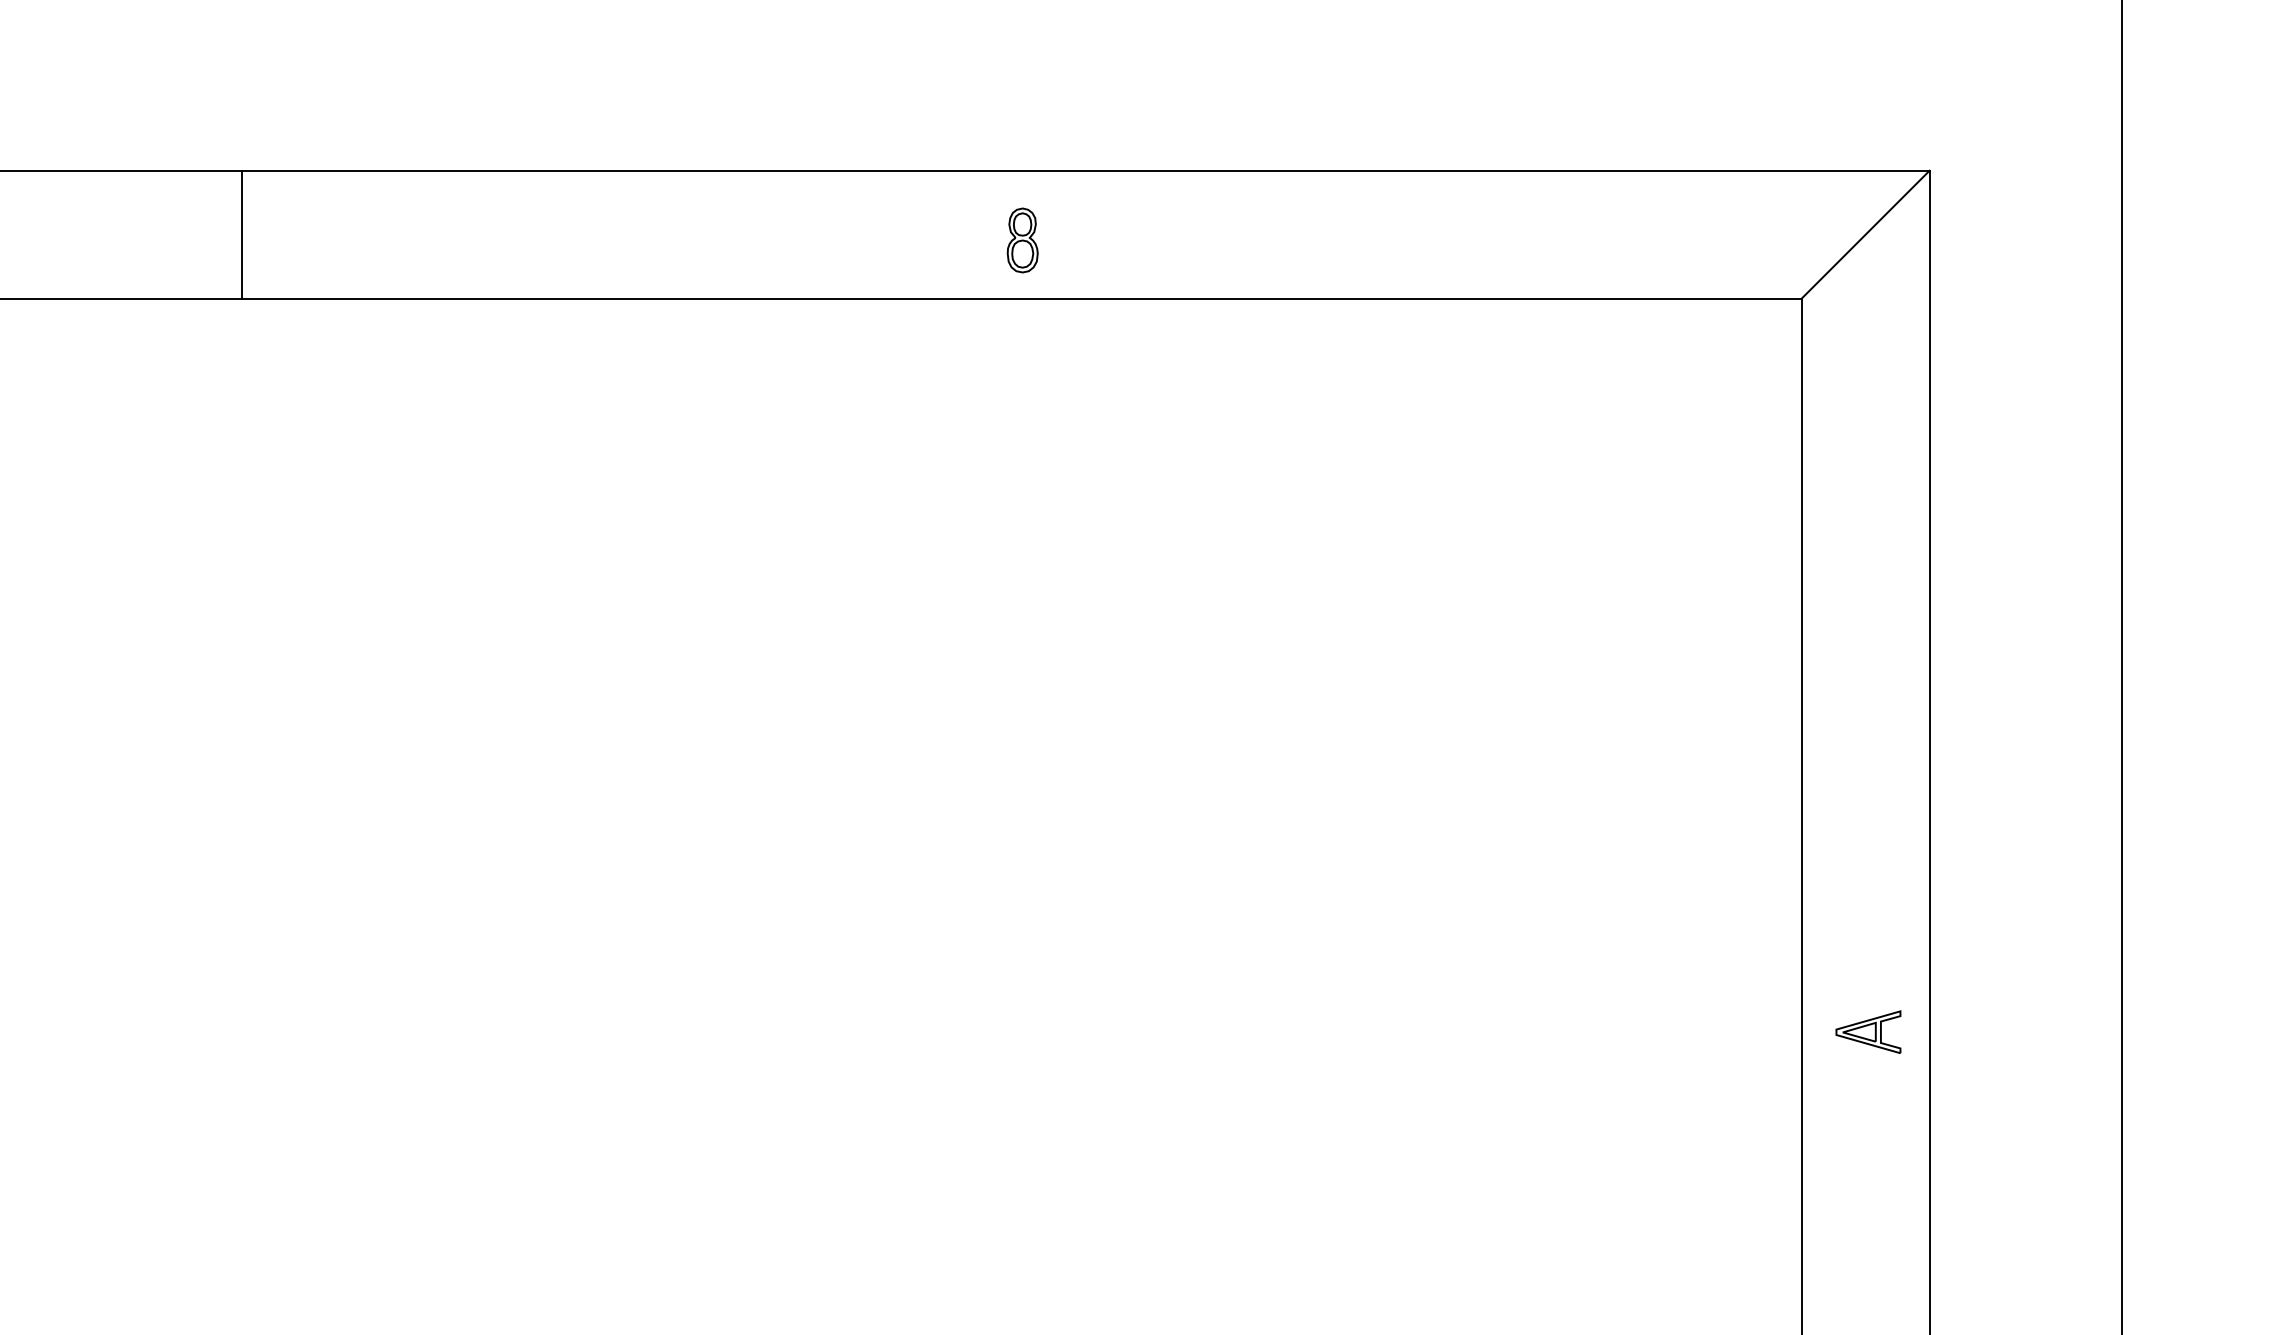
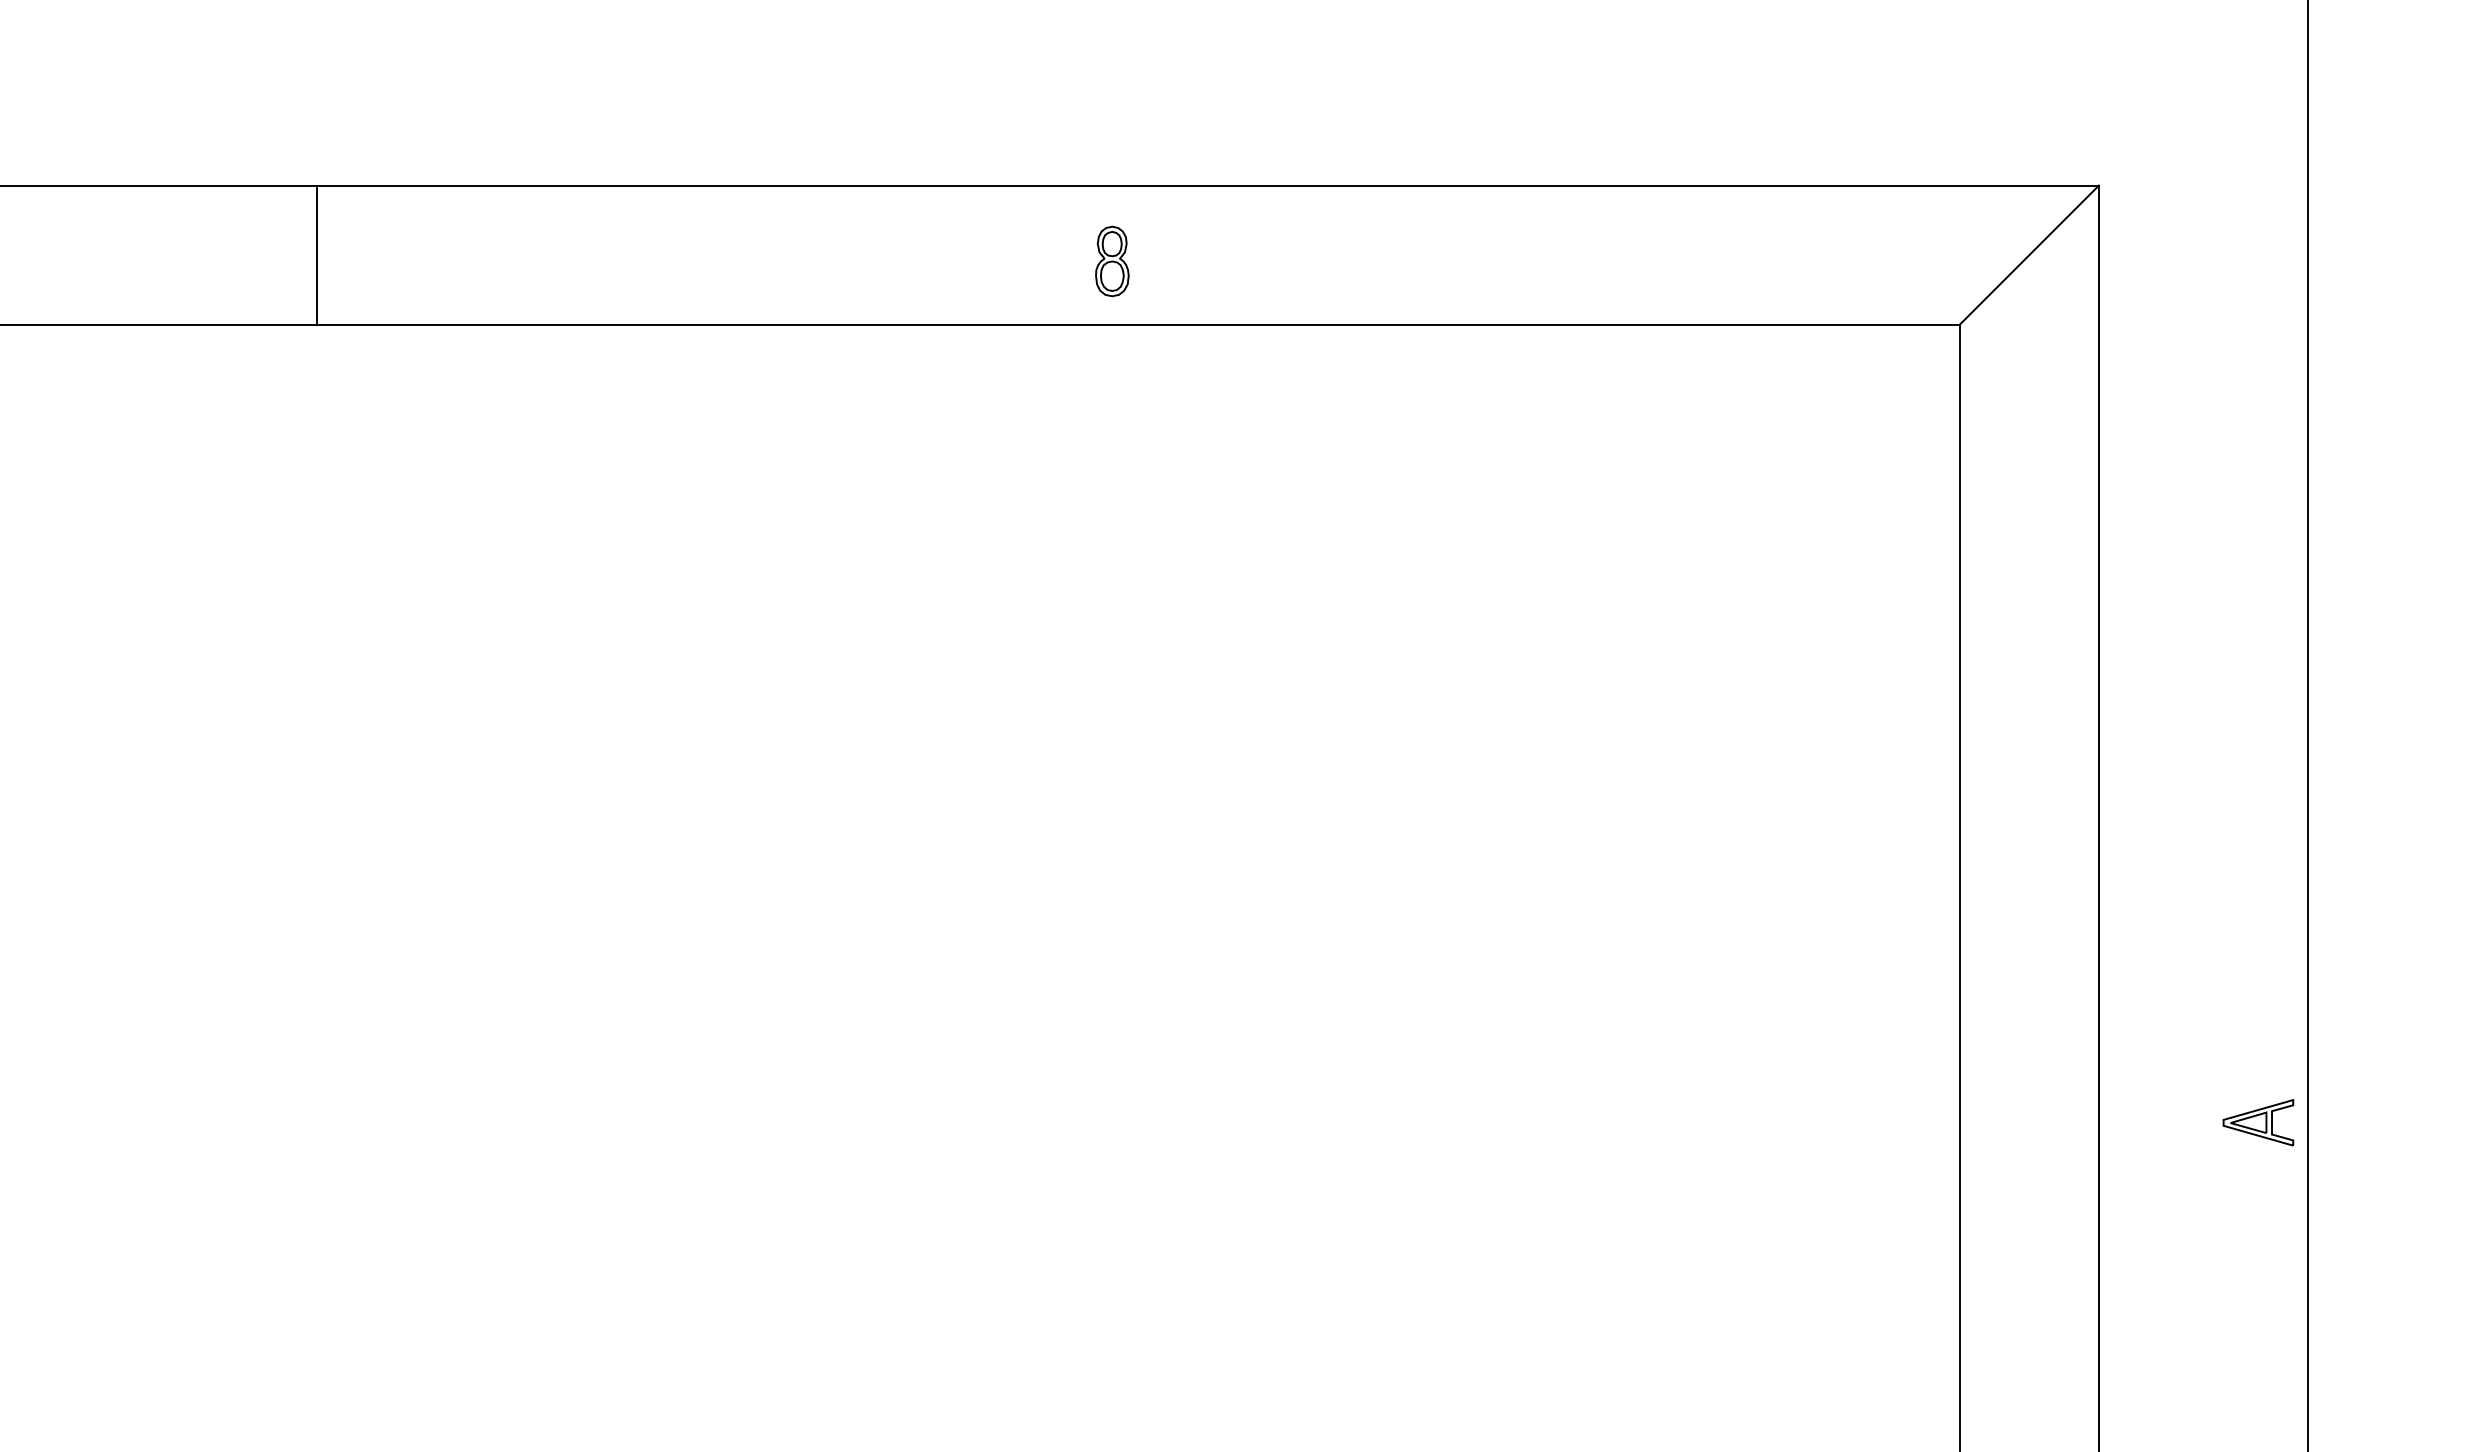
line: (241, 234) -> (316, 254), moved
part: (1868, 1031) -> (2258, 1122), moved

